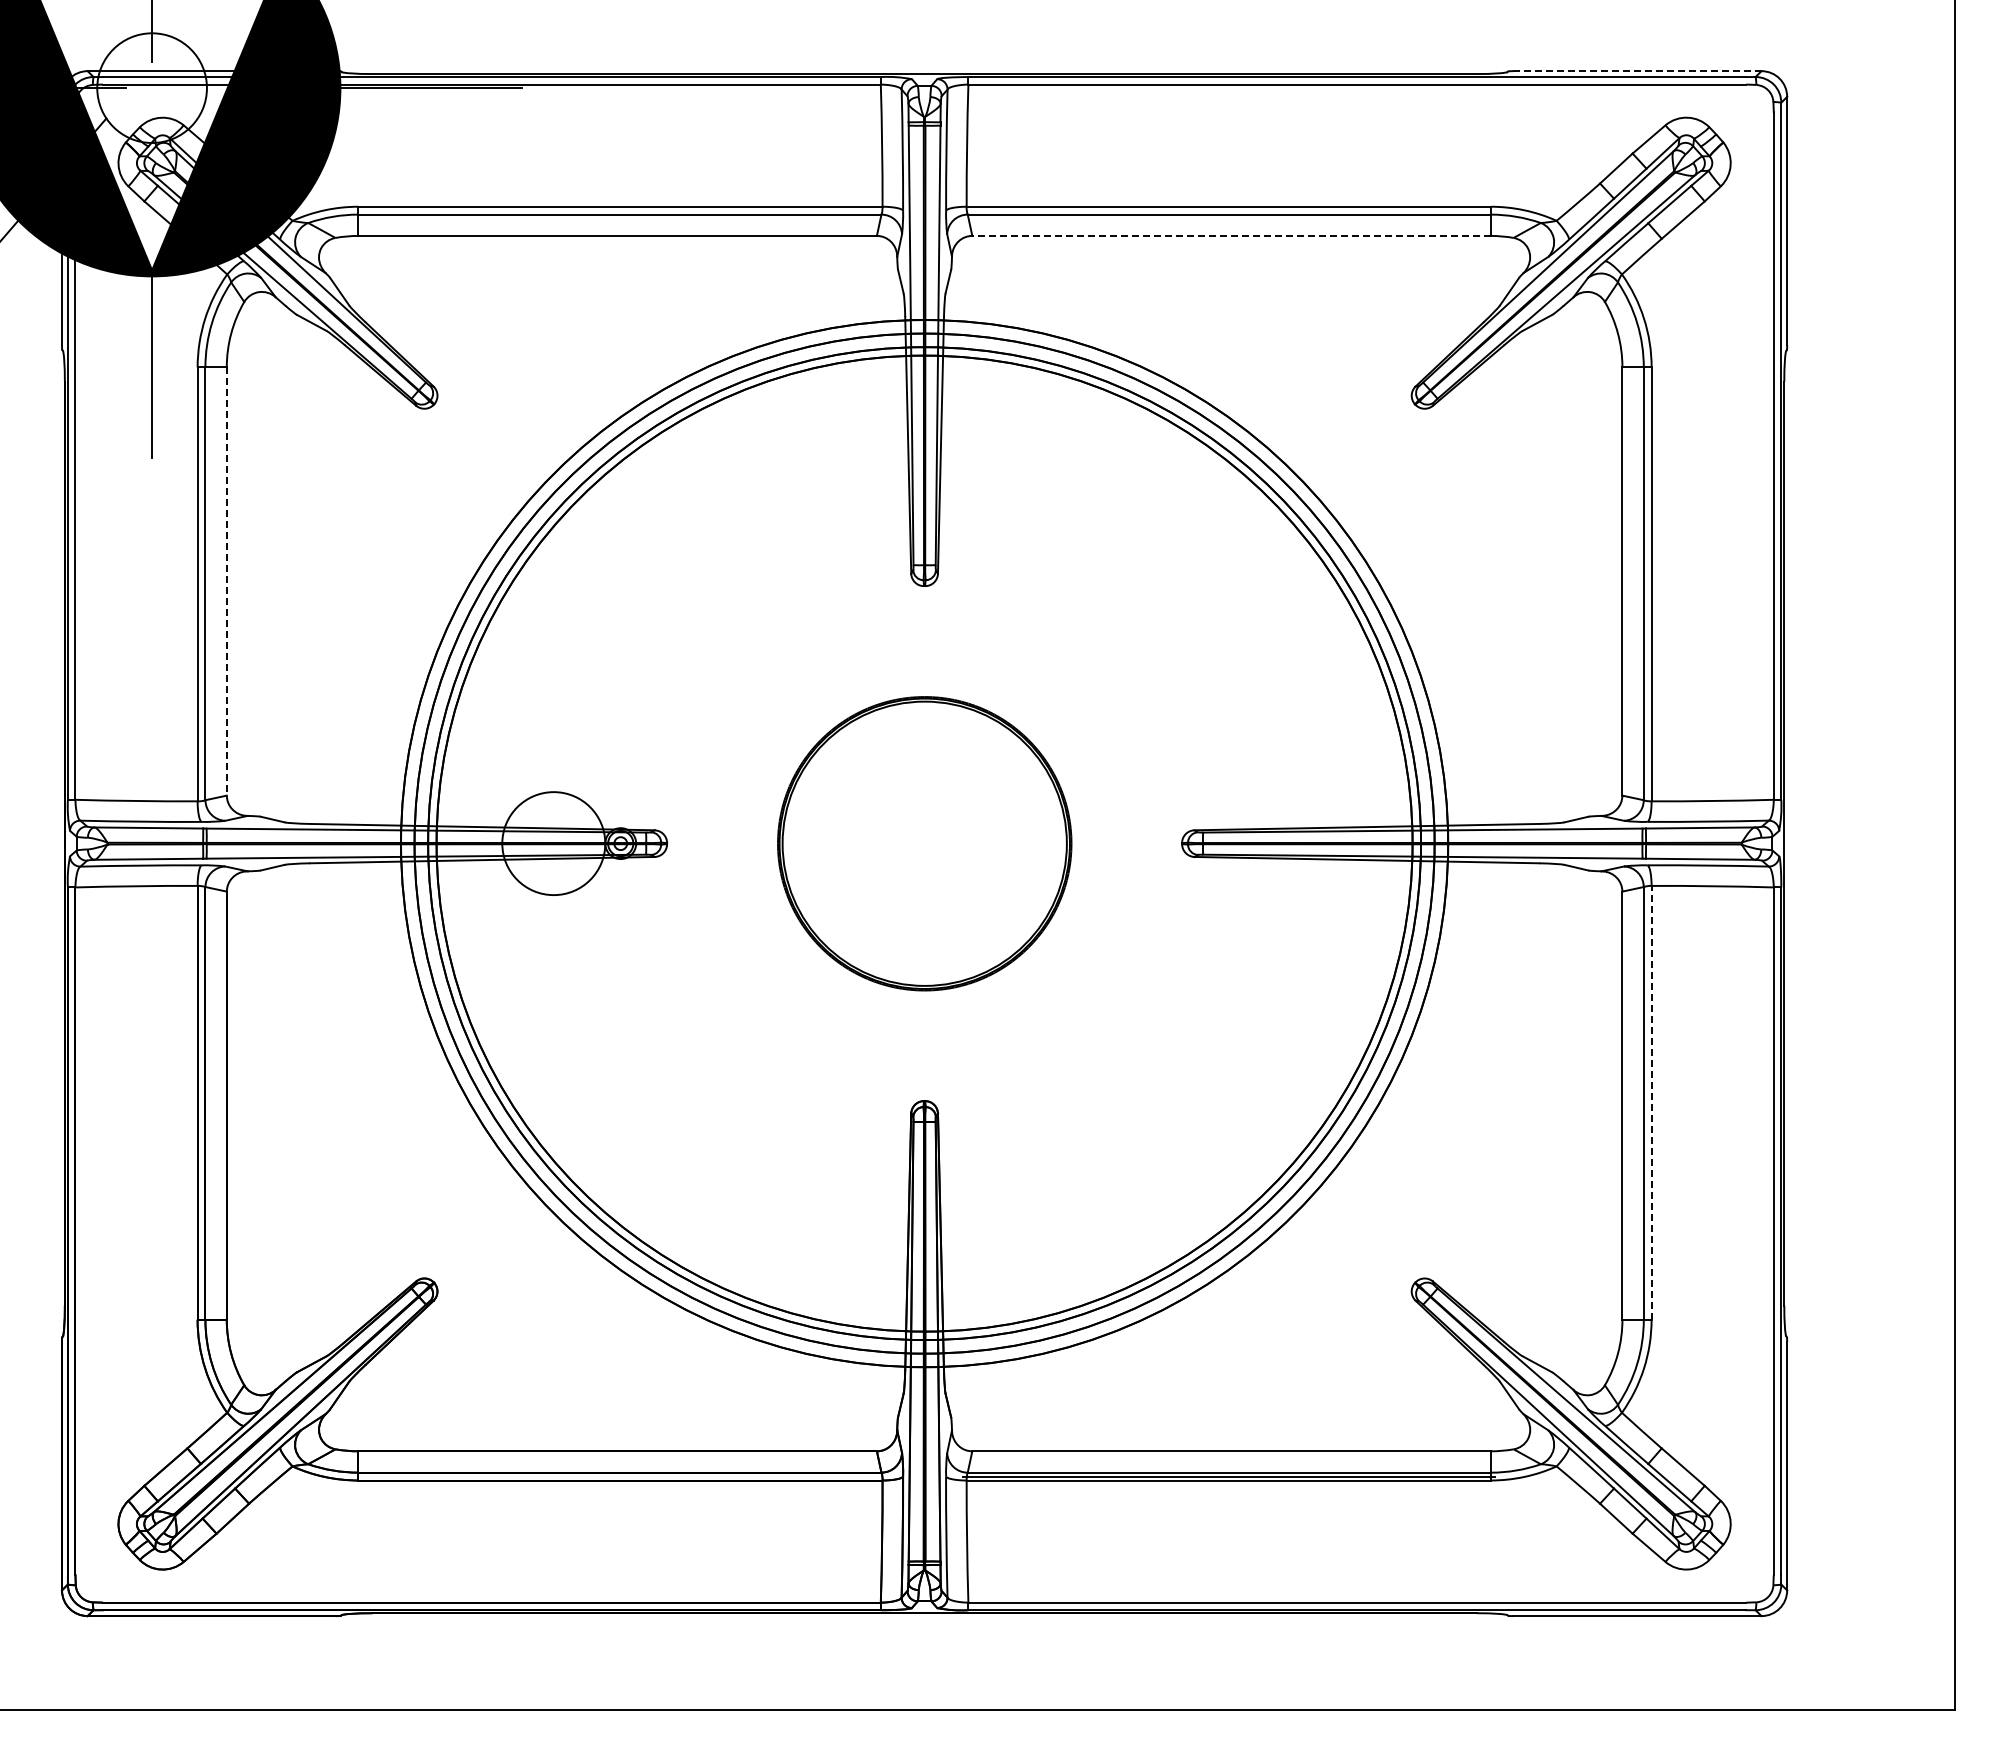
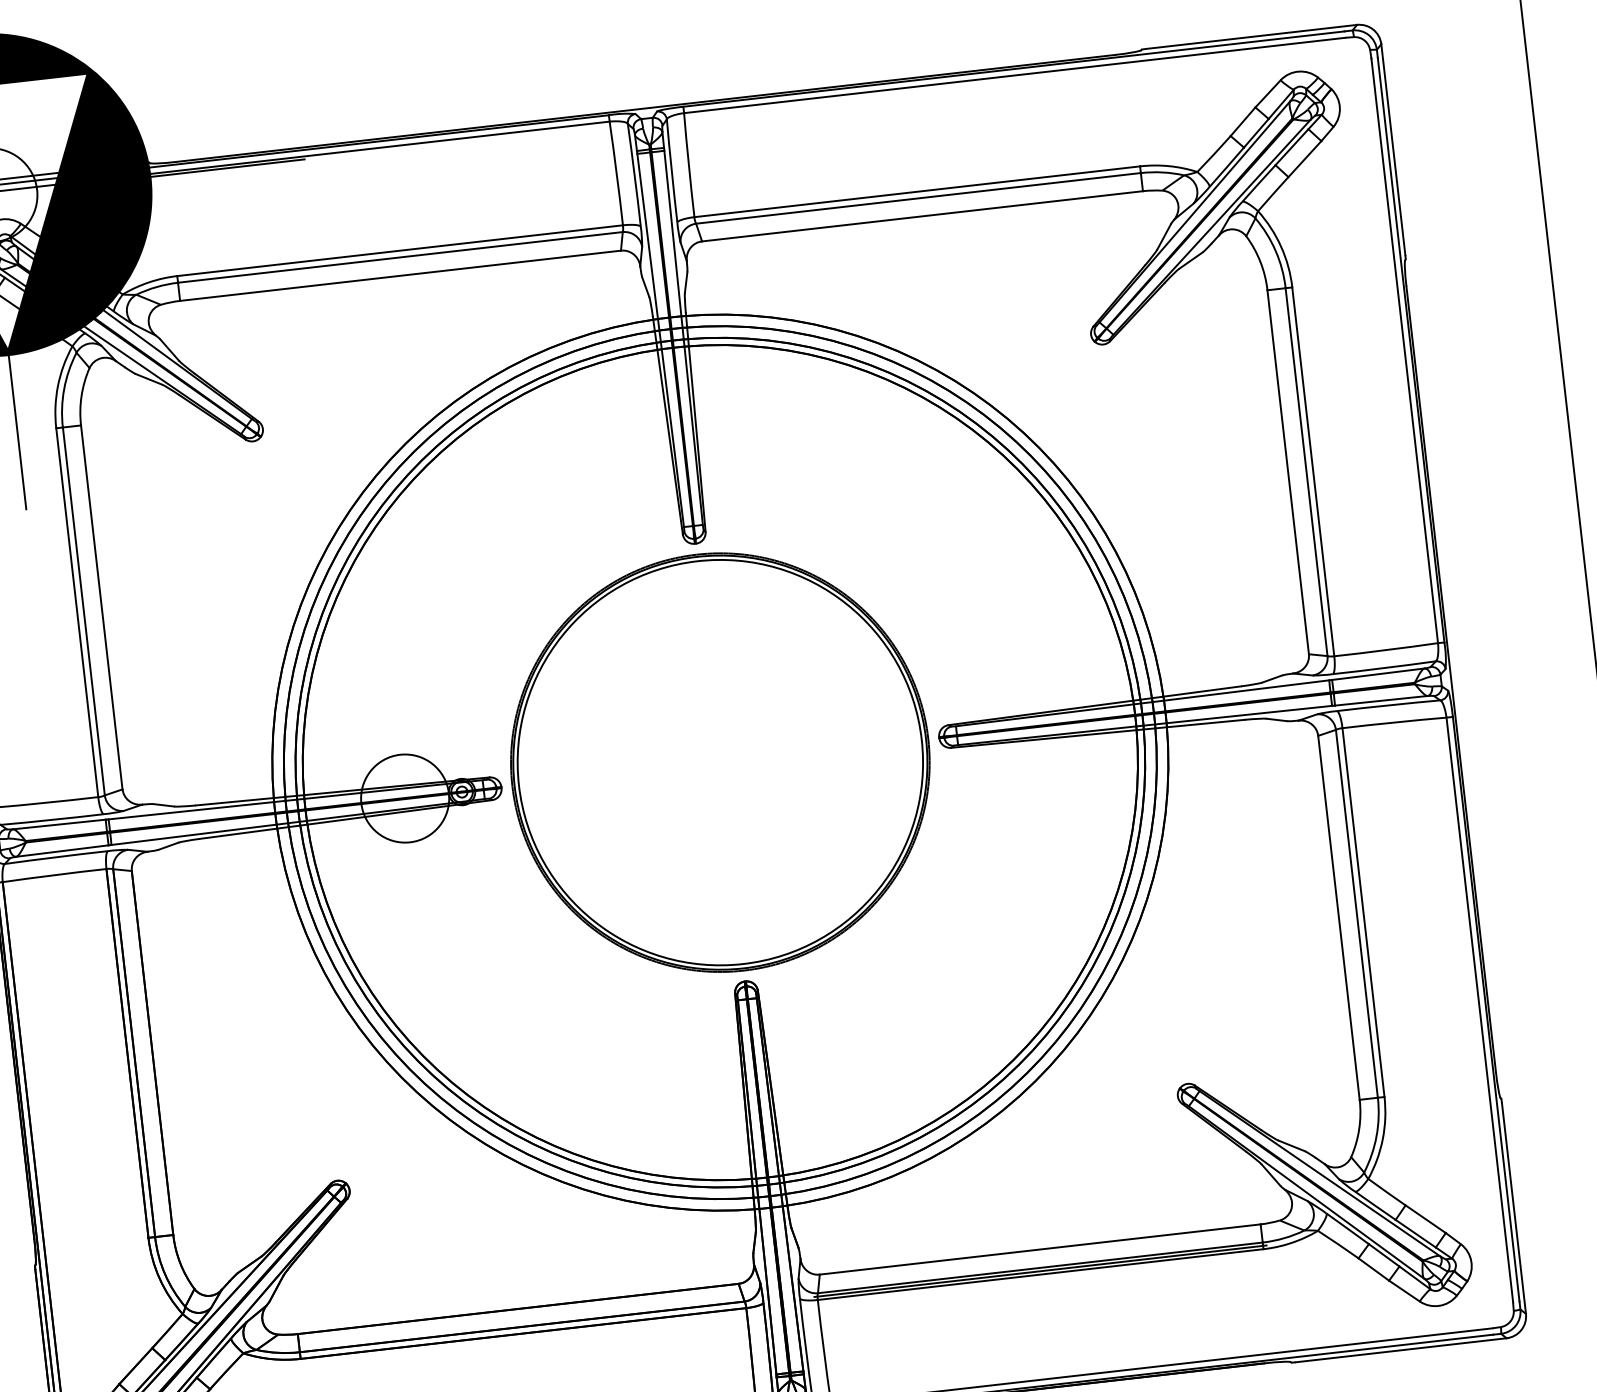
line: (1637, 71) -> (1251, 37), dashed -> solid
line: (1231, 235) -> (922, 215), dashed -> solid
line: (226, 582) -> (101, 608), dashed -> solid
part: (924, 843) -> (720, 762), size x1.67
line: (1651, 1102) -> (1363, 912), dashed -> solid

